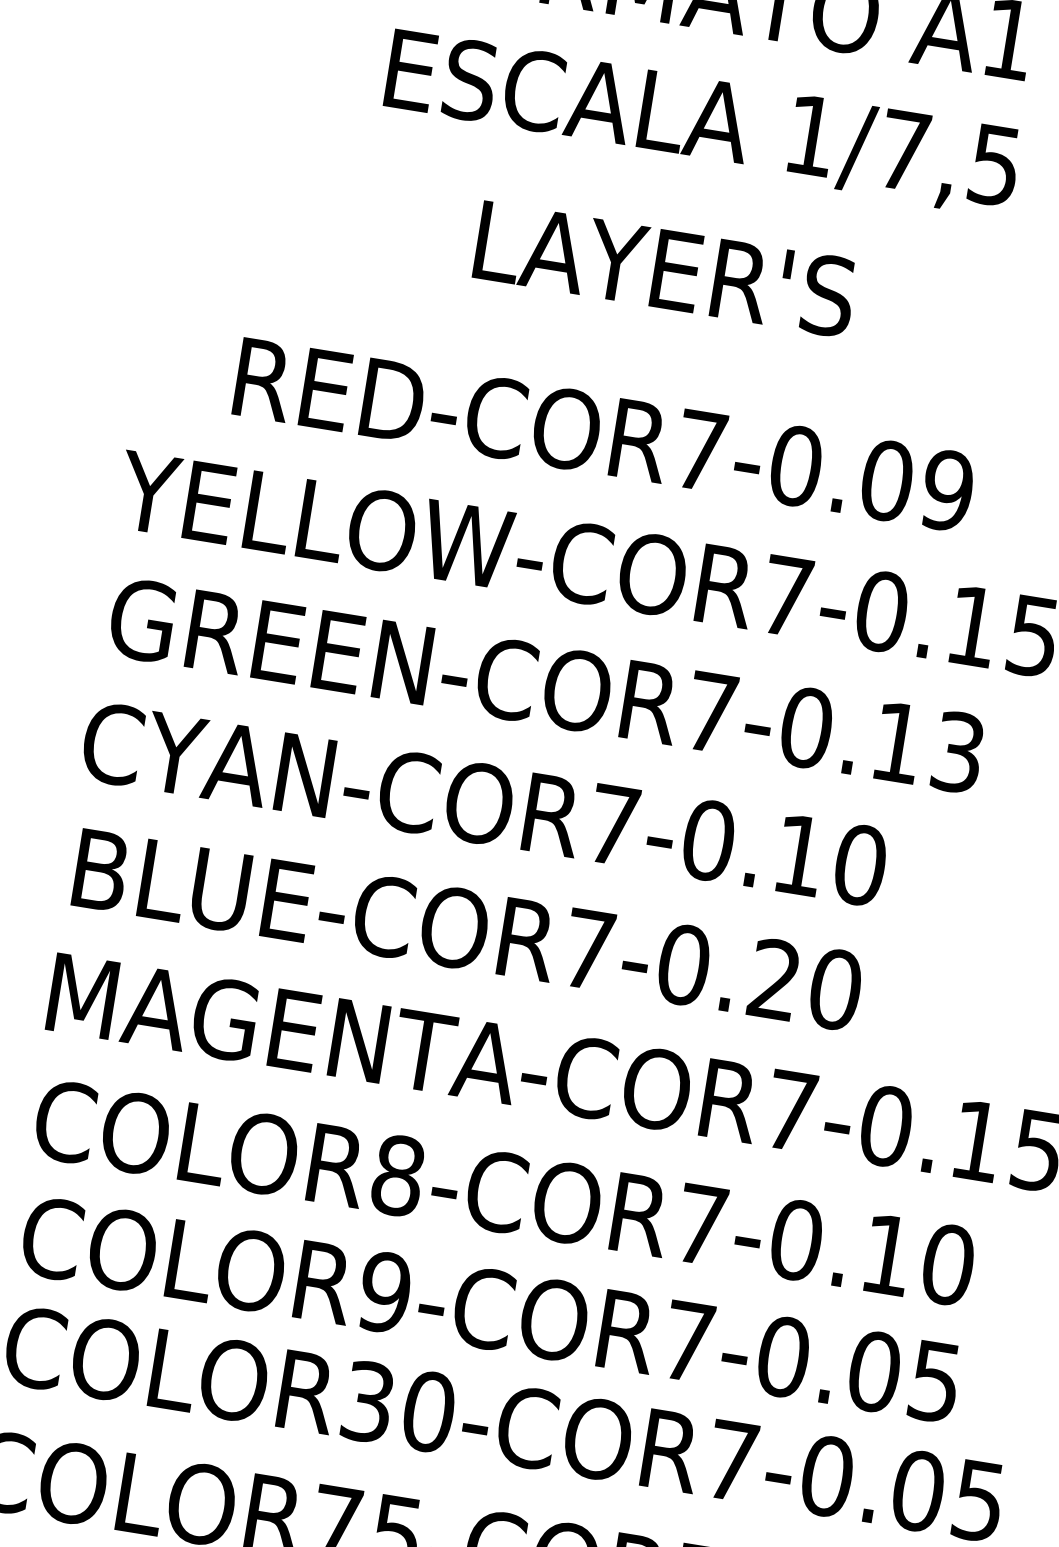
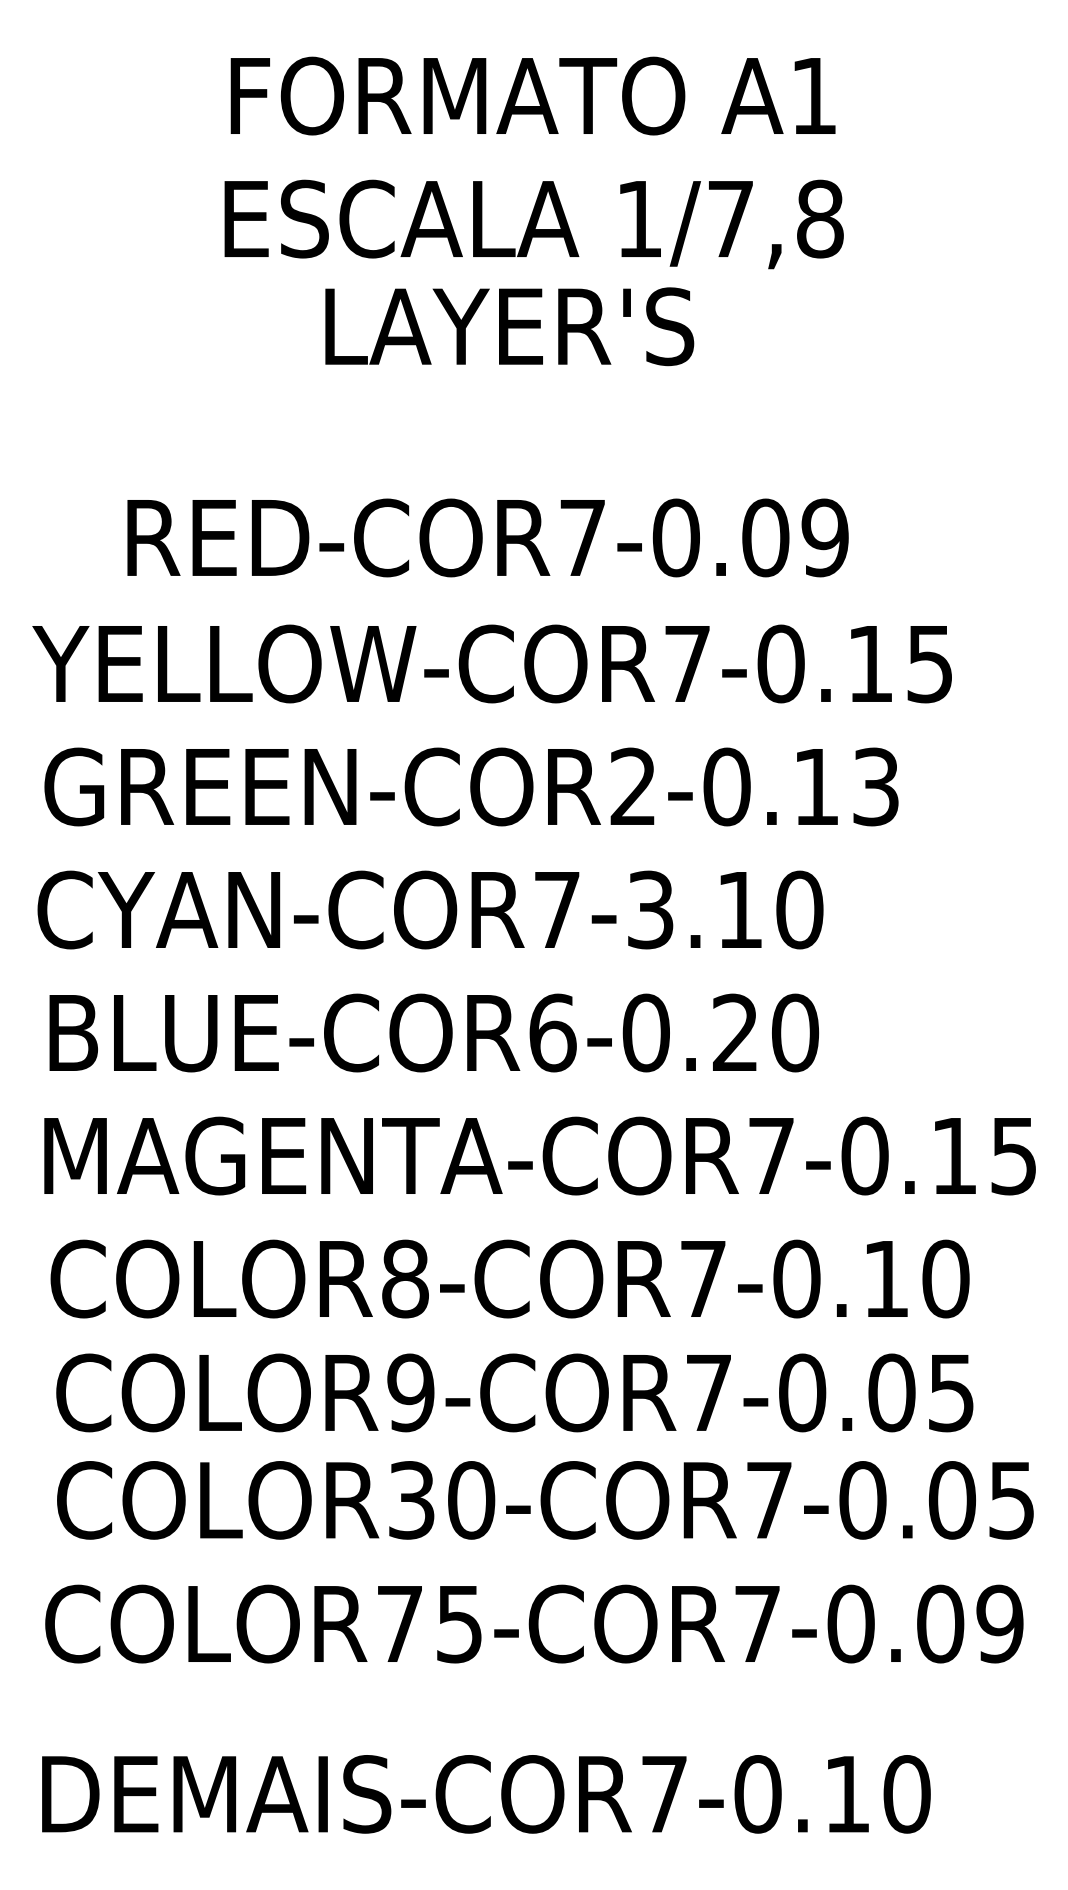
text: (995, 164) -> (820, 218), 1/7,5 -> 1/7,8
text: (665, 269) -> (509, 326), moved
text: (710, 710) -> (632, 785), GREEN-COR7-0.13 -> GREEN-COR2-0.13
text: (708, 840) -> (650, 909), CYAN-COR7-0.10 -> CYAN-COR7-3.10
text: (588, 949) -> (552, 1032), BLUE-COR7-0.20 -> BLUE-COR6-0.20

